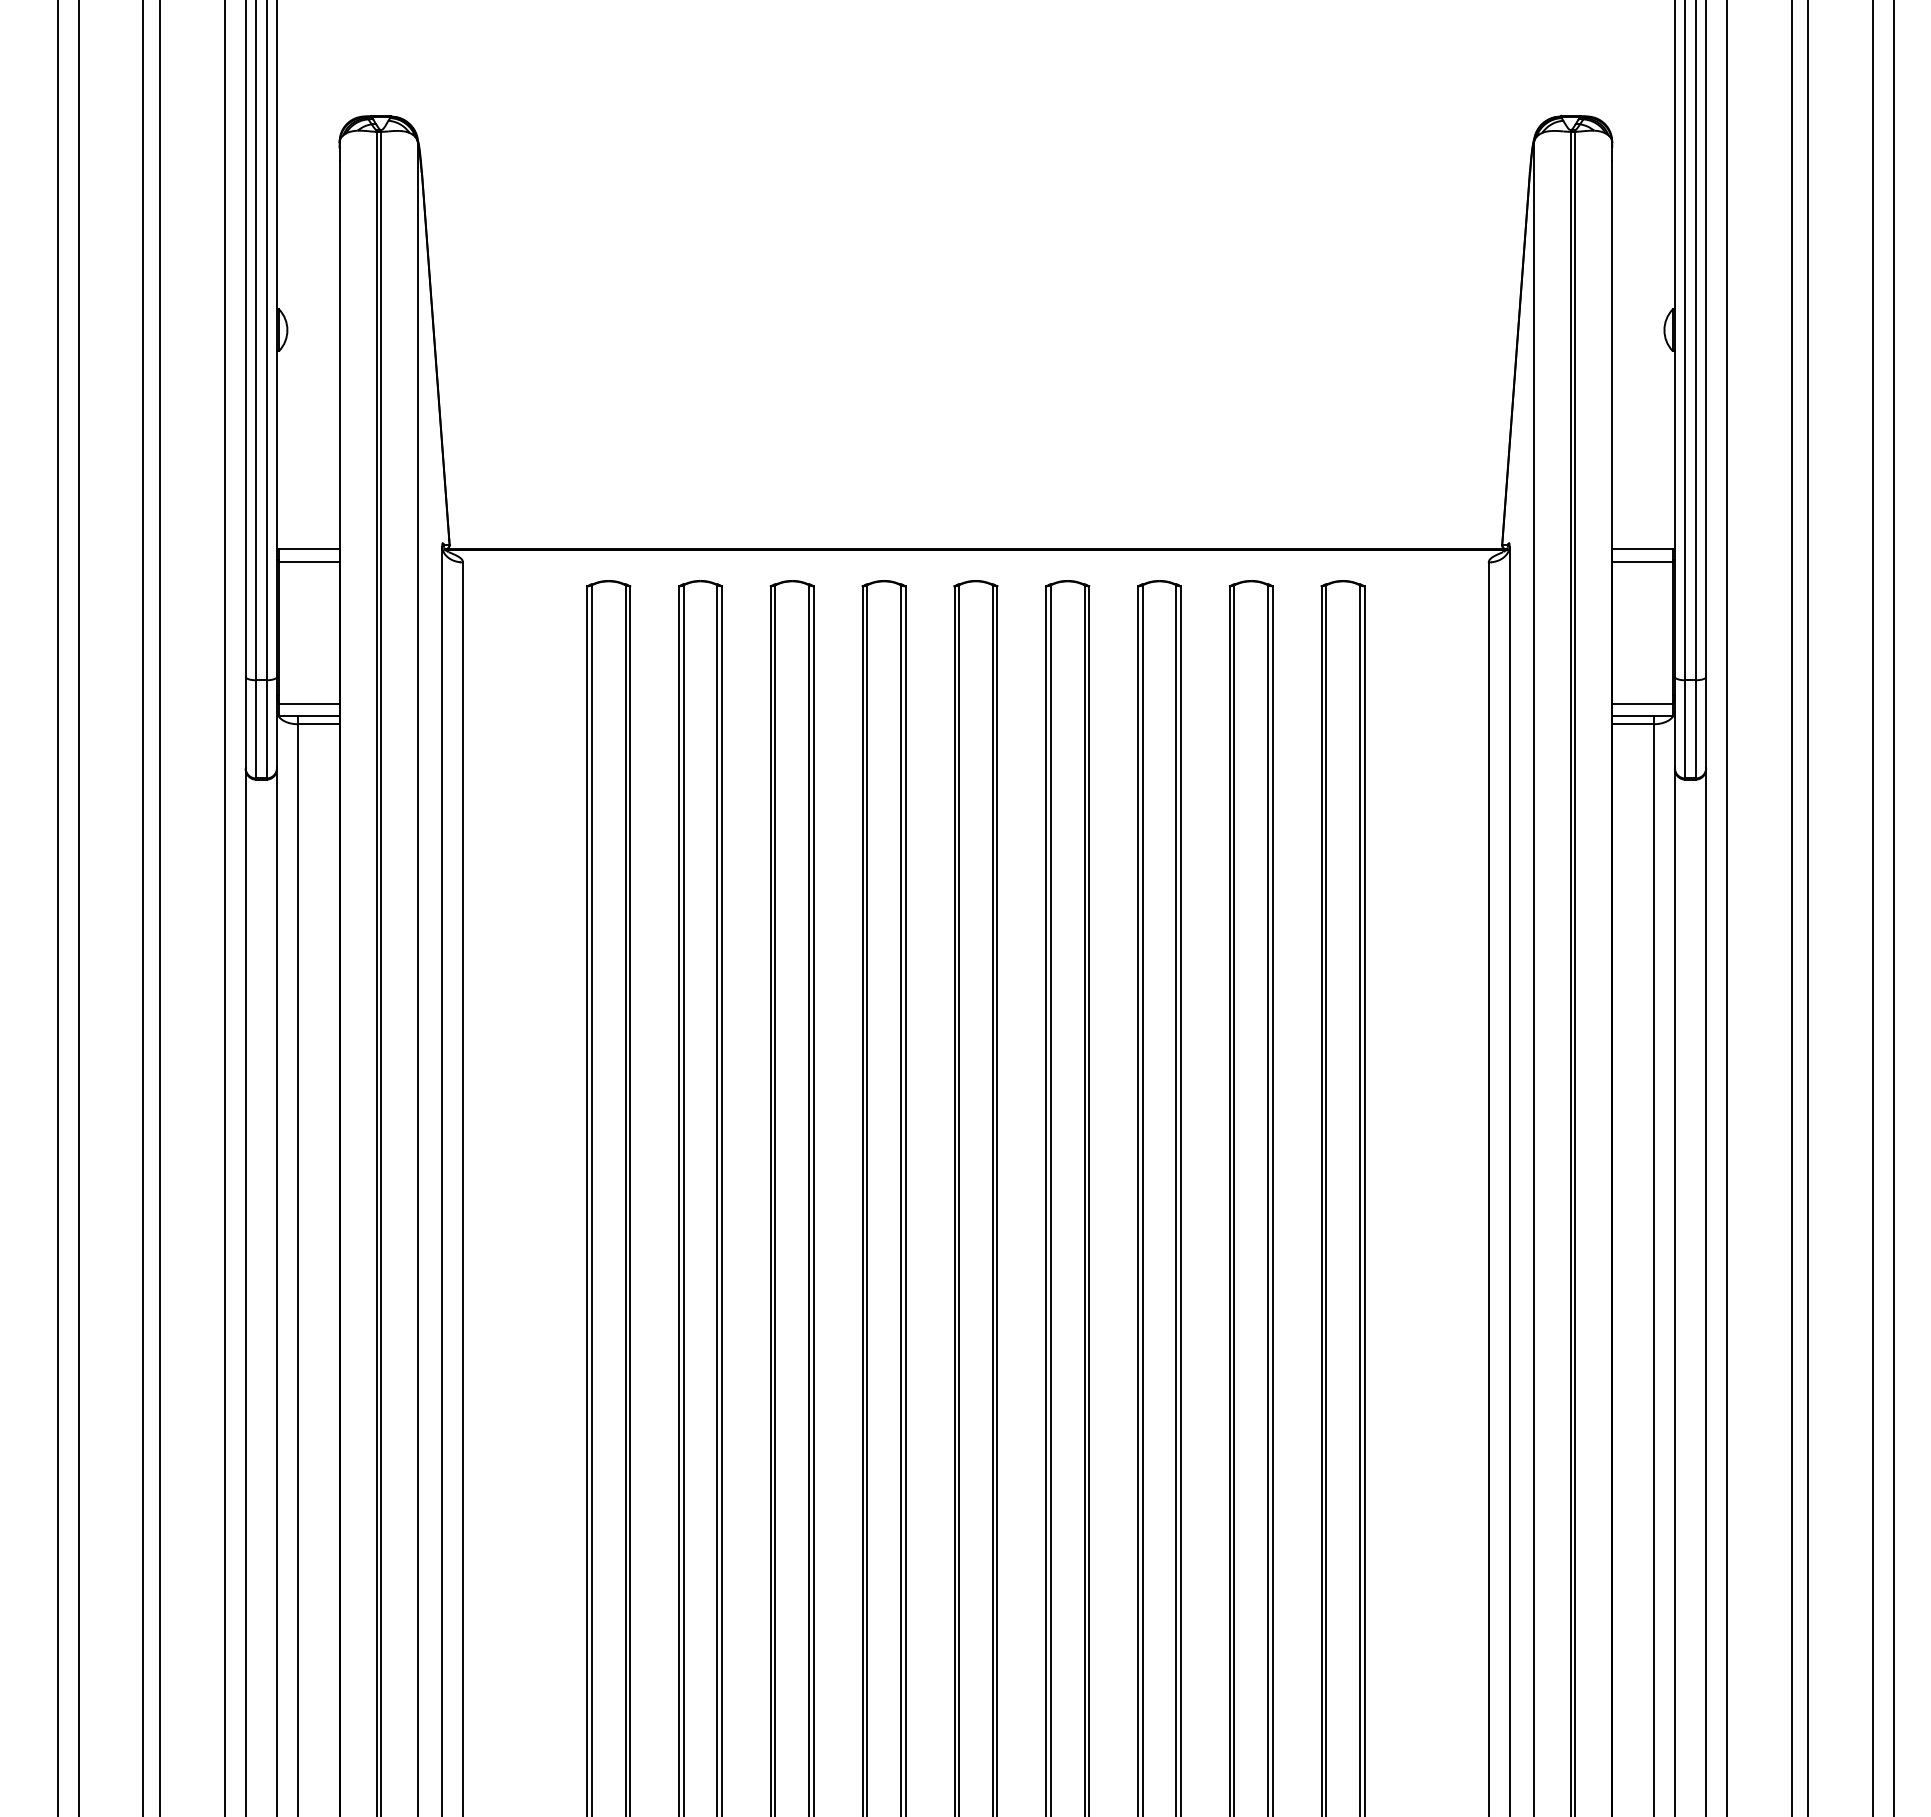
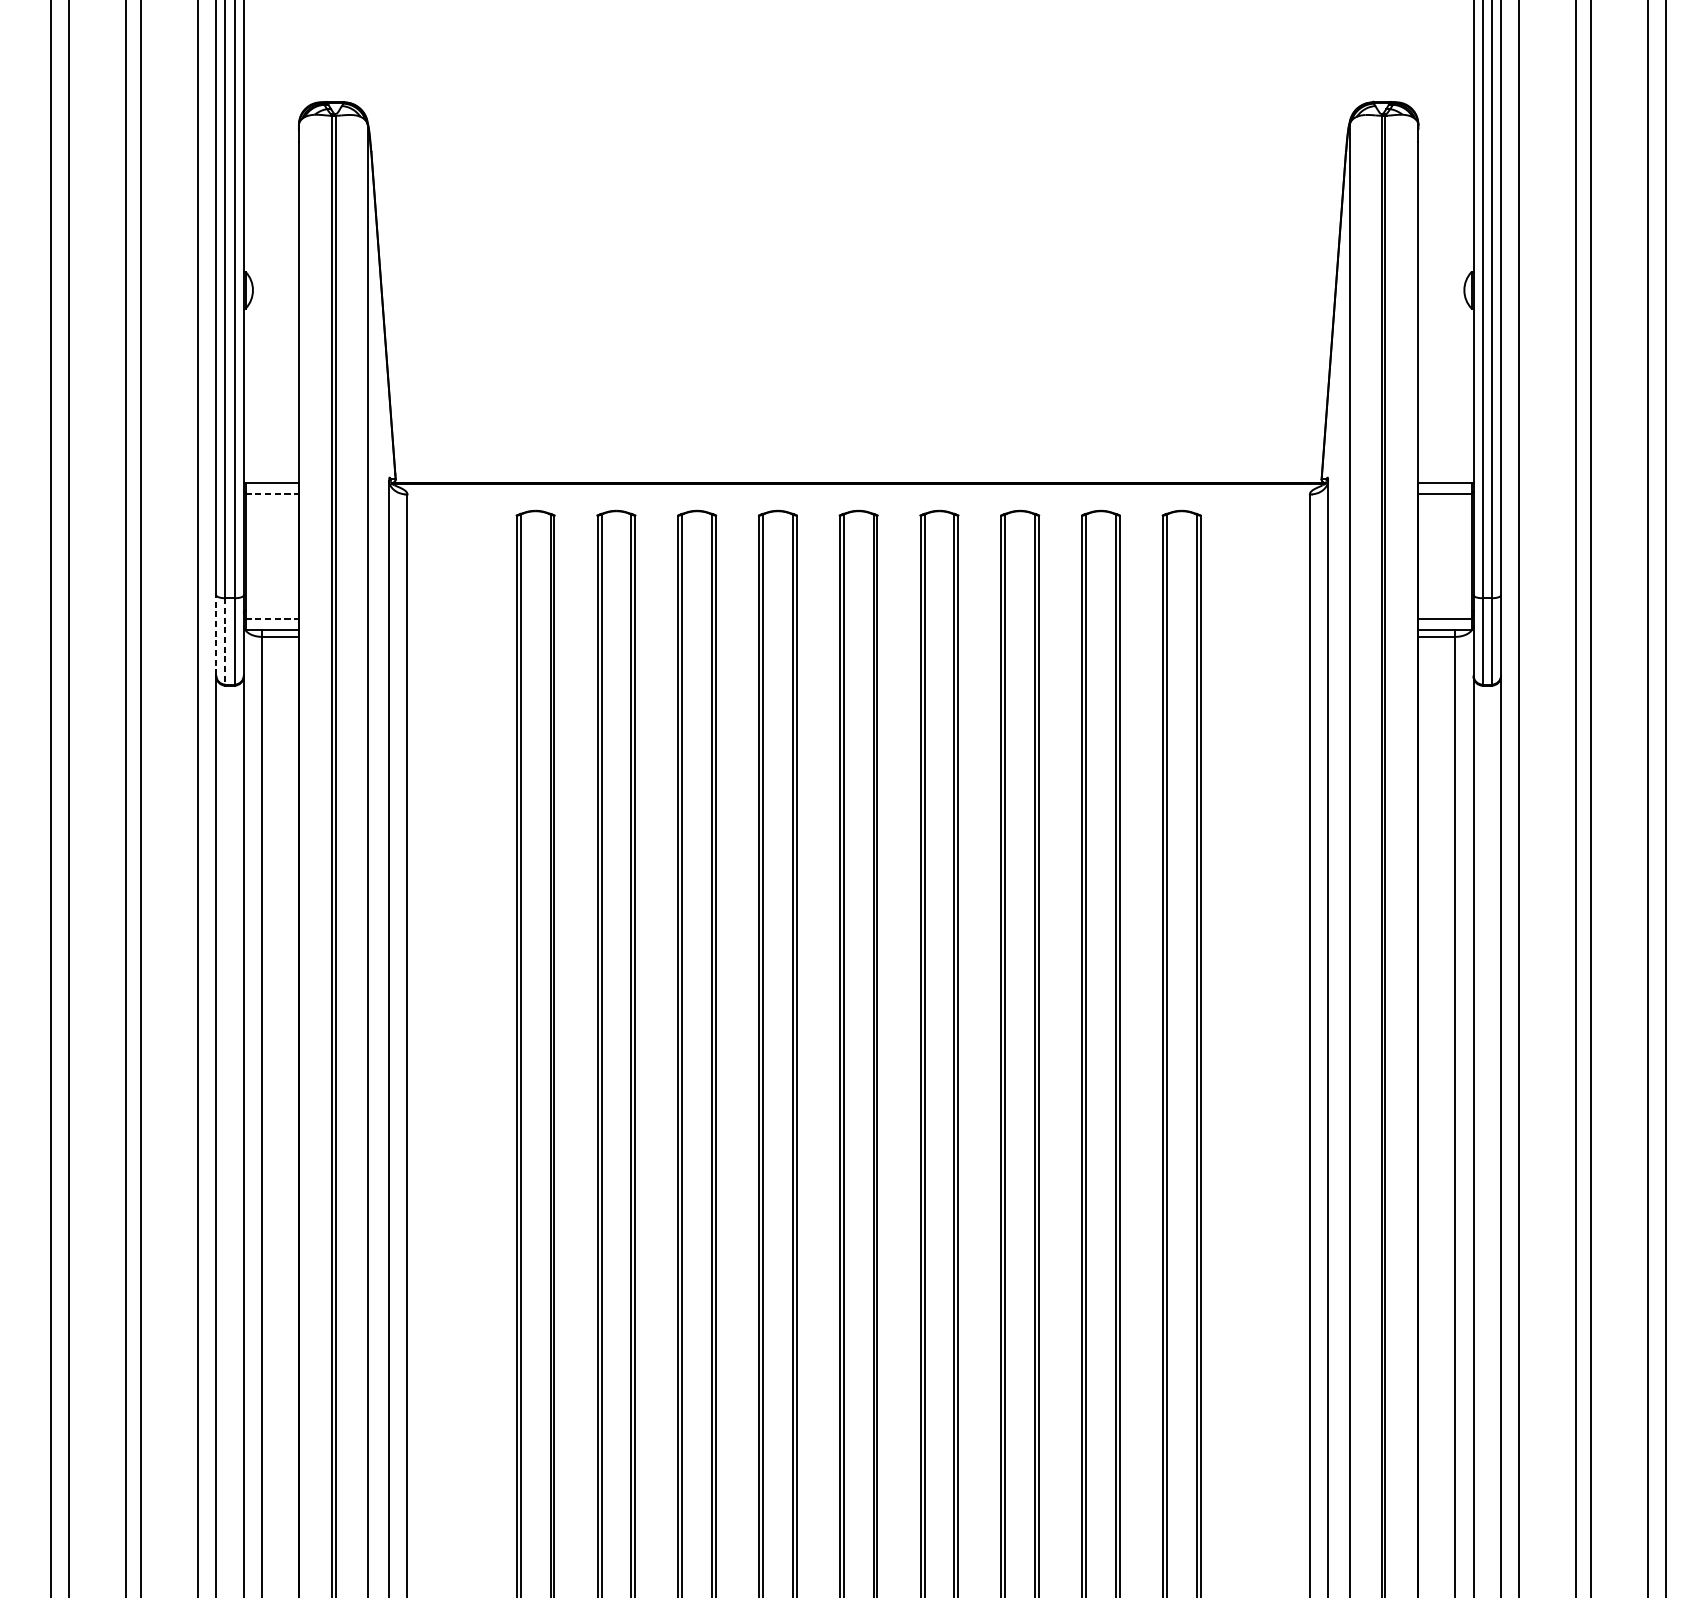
line: (309, 561) -> (272, 493), solid -> dashed
line: (309, 703) -> (272, 618), solid -> dashed
line: (245, 722) -> (216, 635), solid -> dashed
line: (256, 729) -> (225, 641), solid -> dashed

